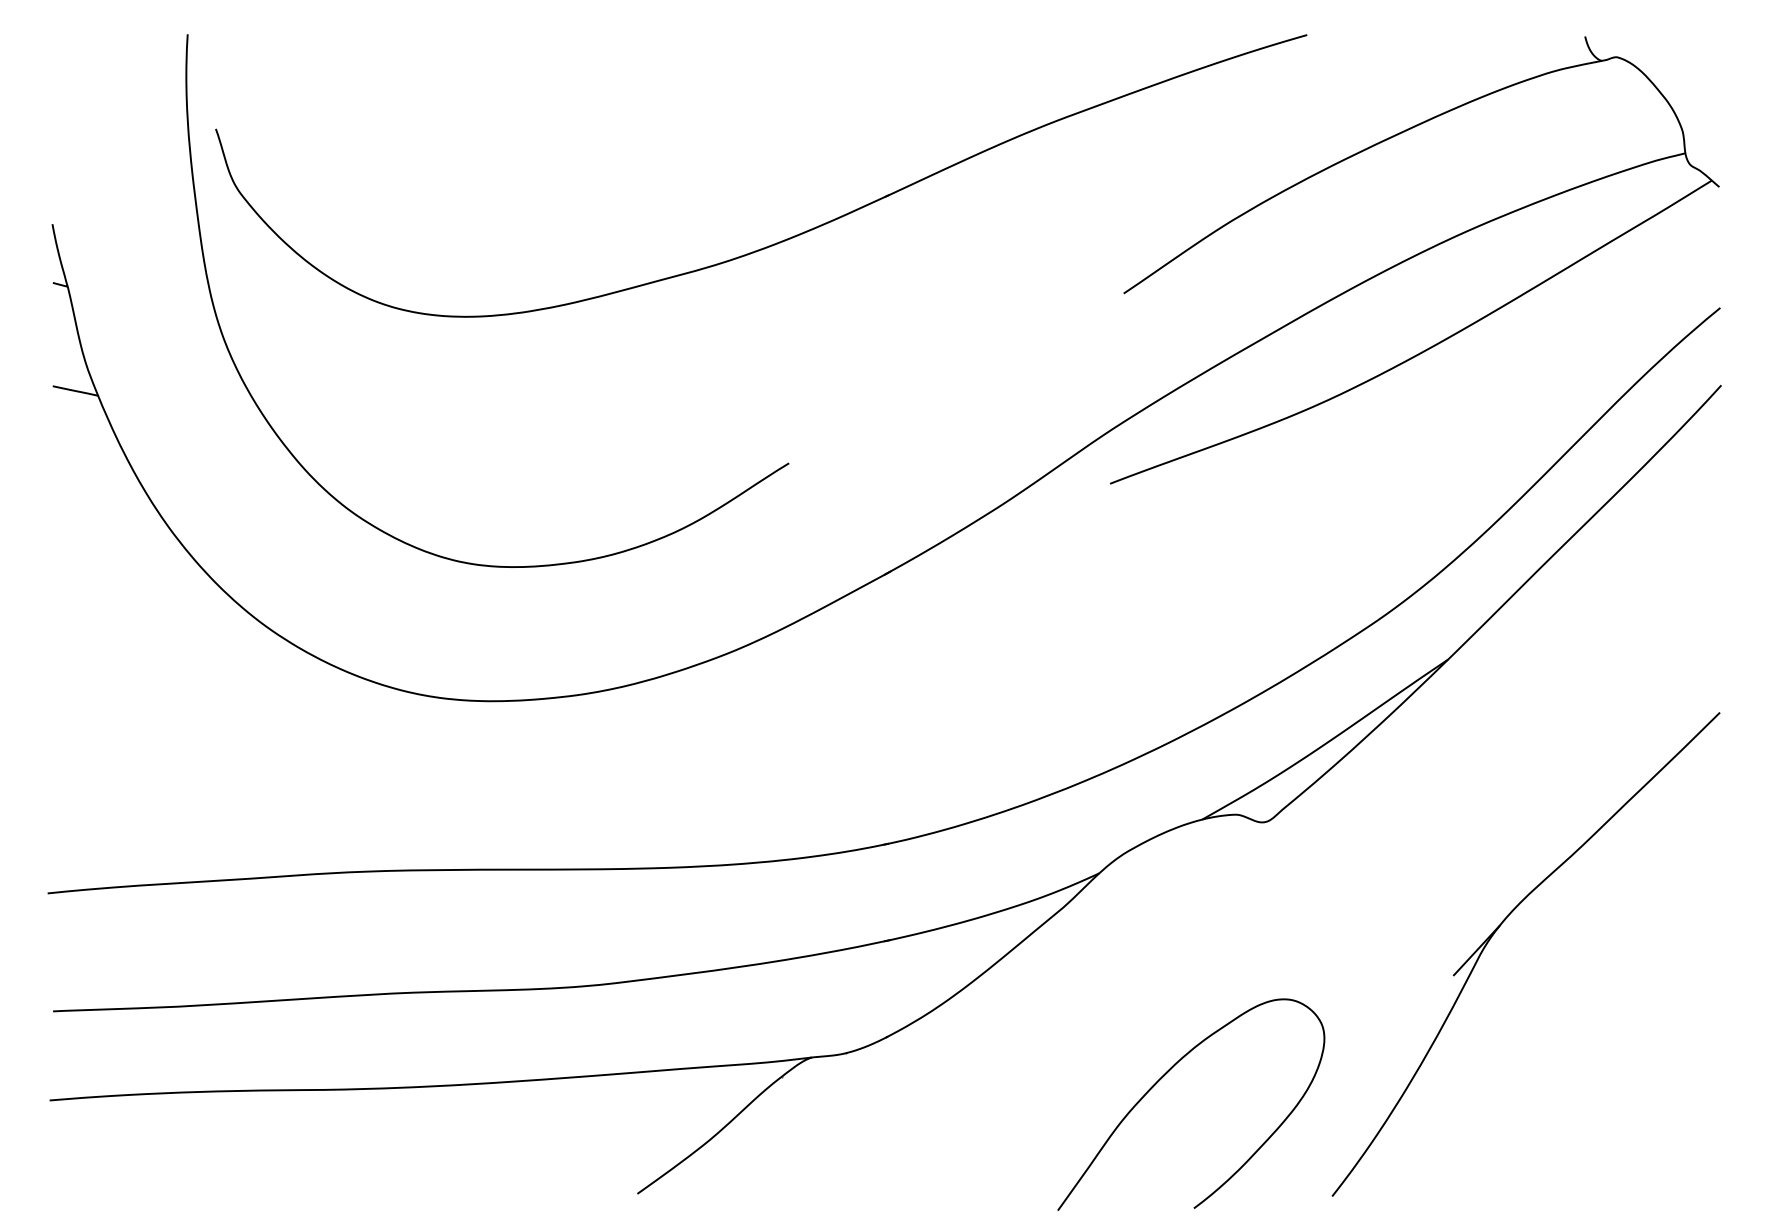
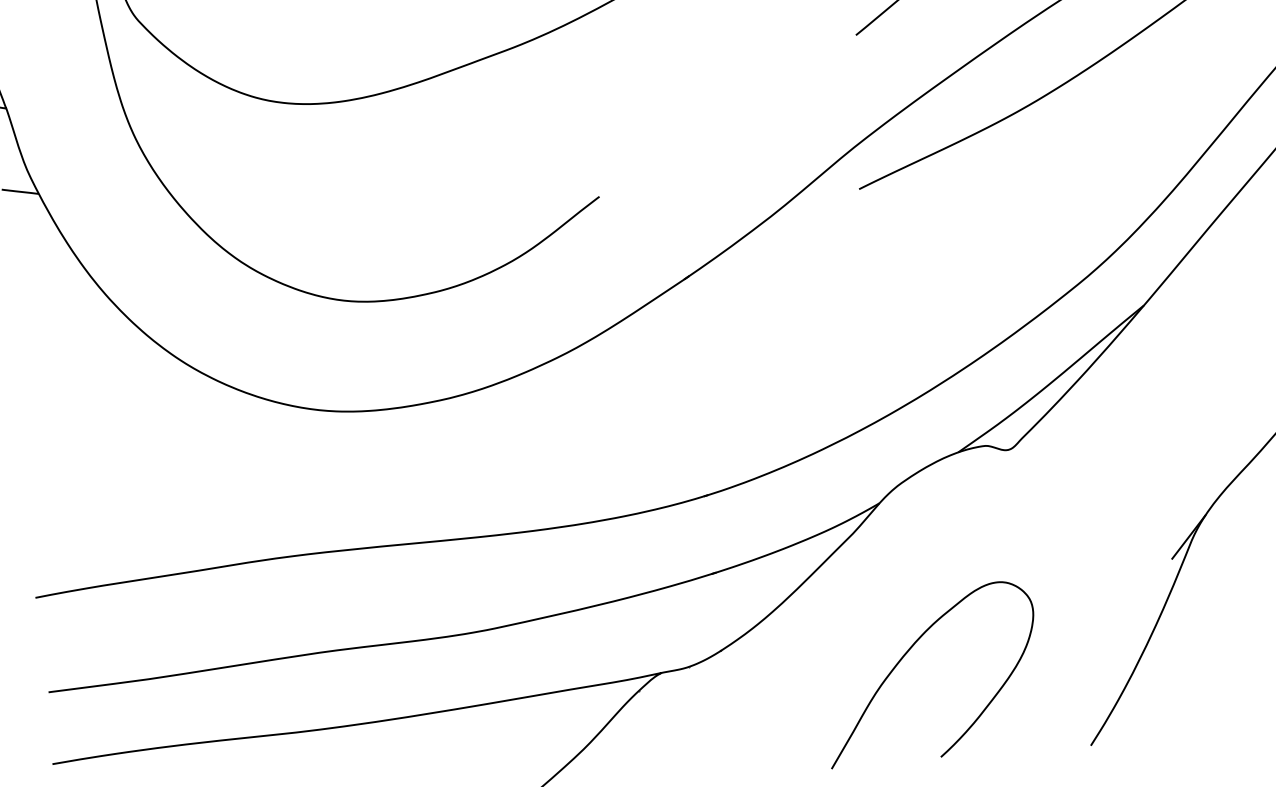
curve: (1164, 1076) -> (907, 653), moved

